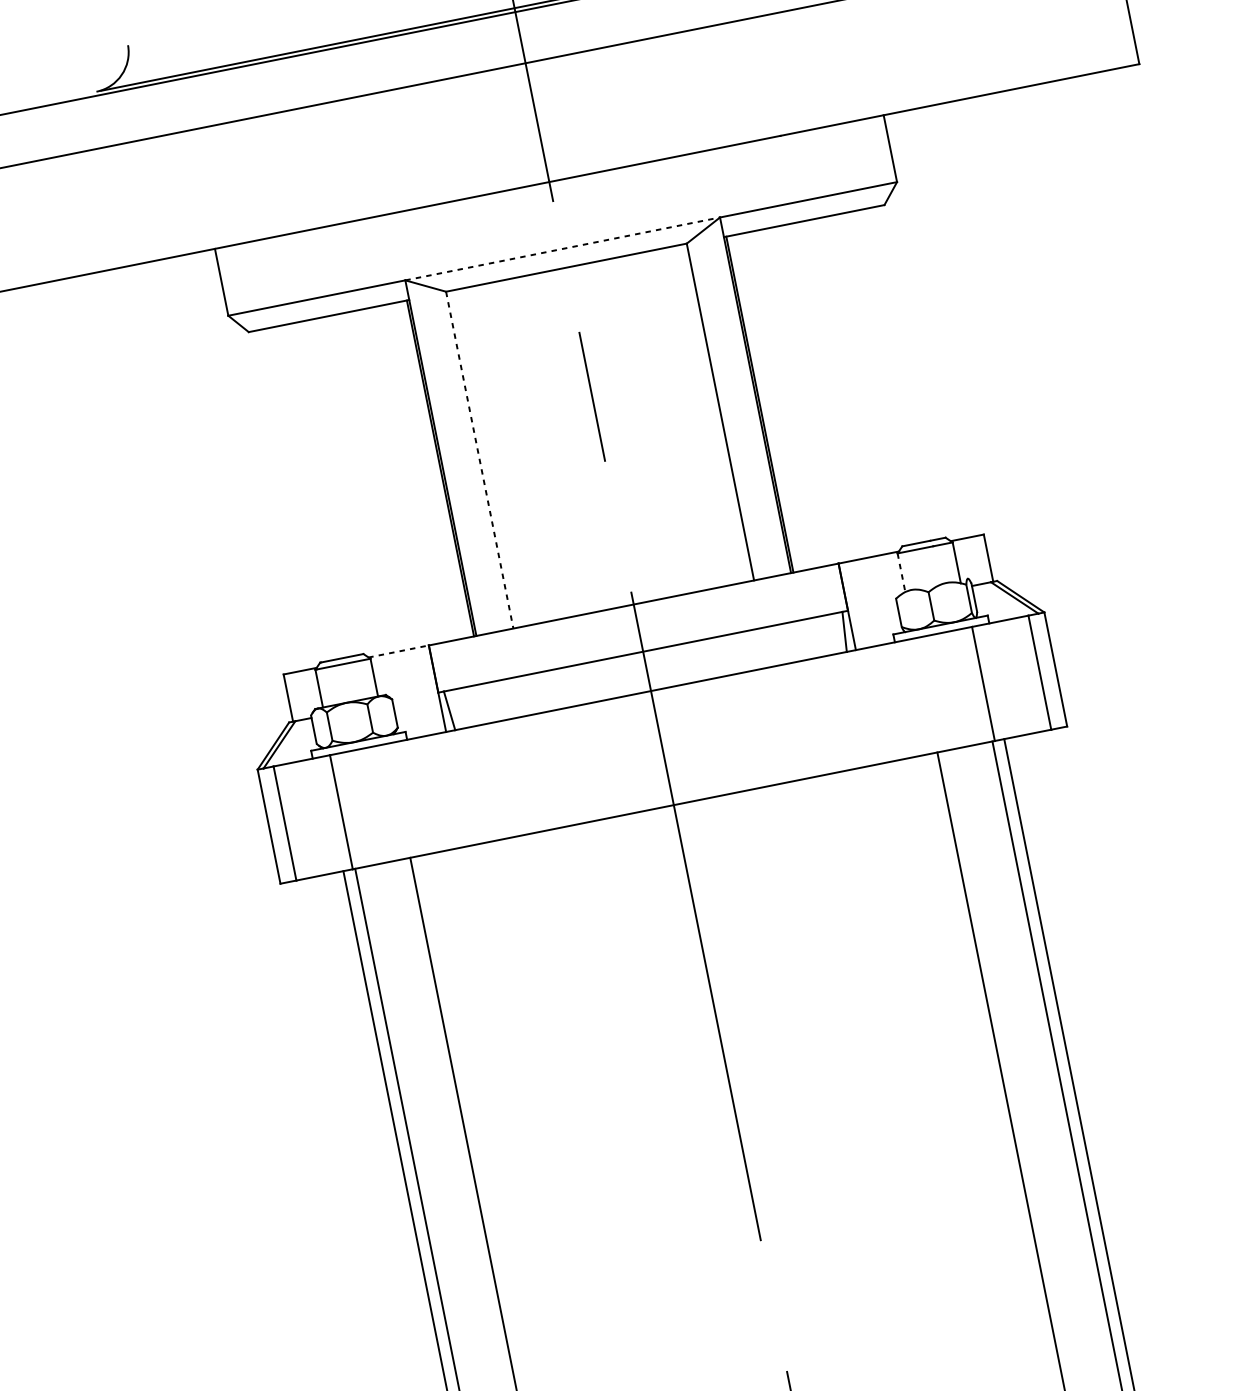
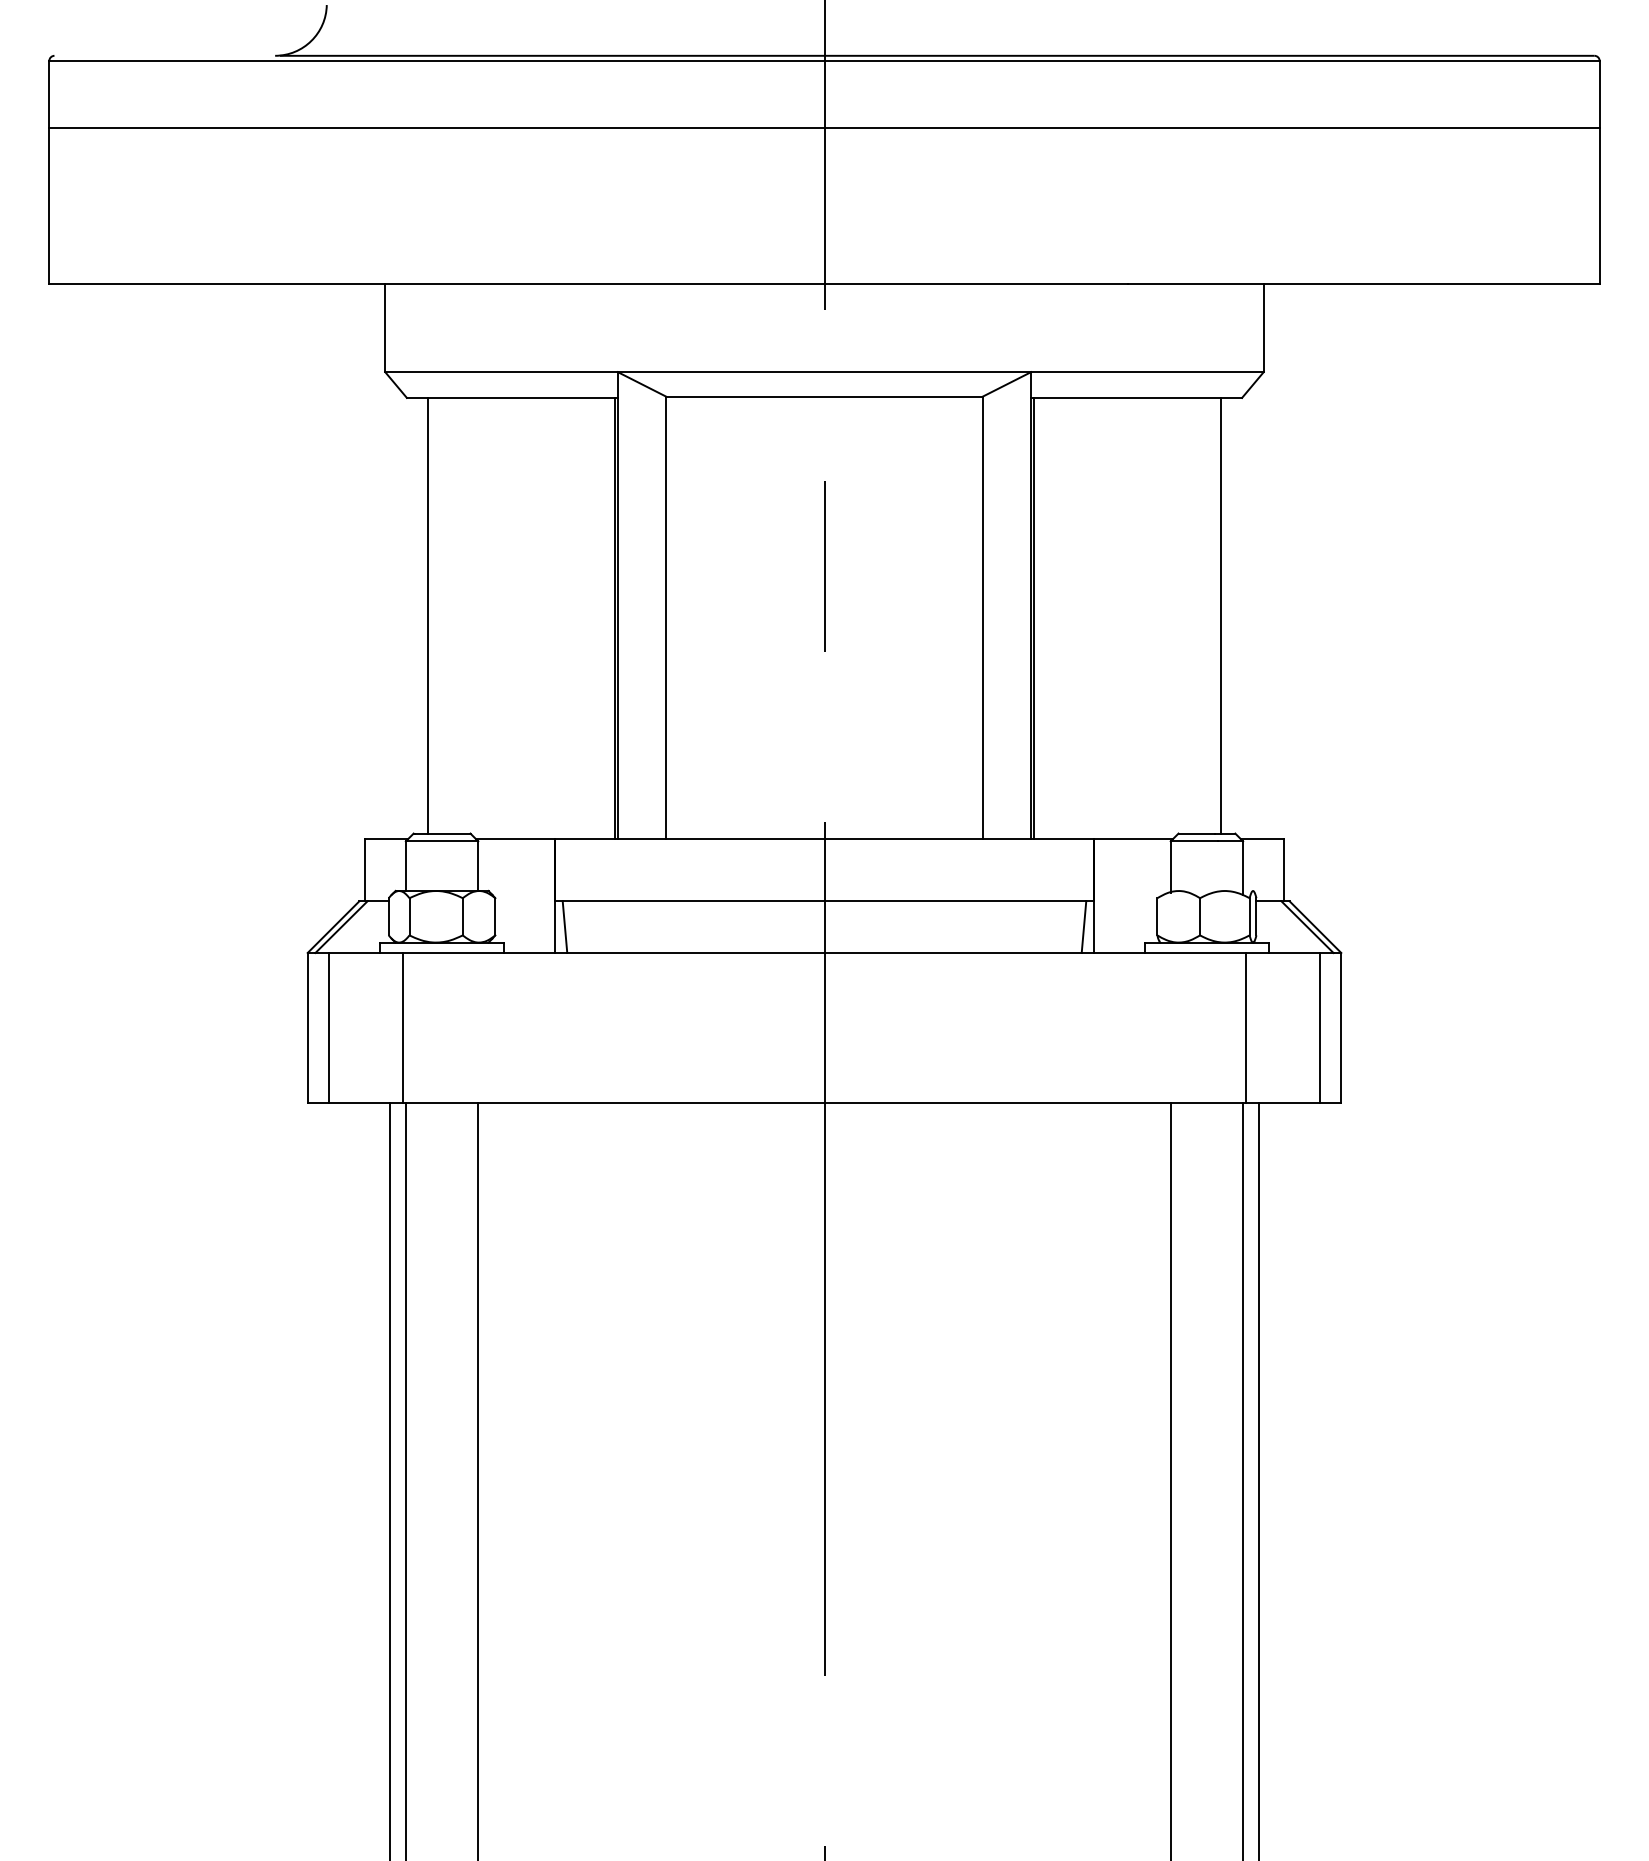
line: (562, 249) -> (824, 372), dashed -> solid
line: (901, 373) -> (1220, 615), added
line: (479, 460) -> (666, 618), dashed -> solid
line: (298, 494) -> (428, 615), added
line: (901, 572) -> (1170, 866), dashed -> solid
line: (398, 651) -> (515, 839), dashed -> solid

